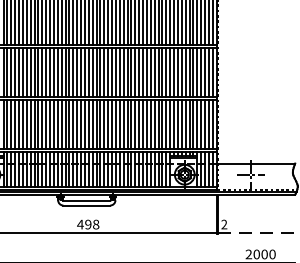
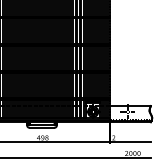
line: (258, 233) -> (131, 142), dashed -> solid

